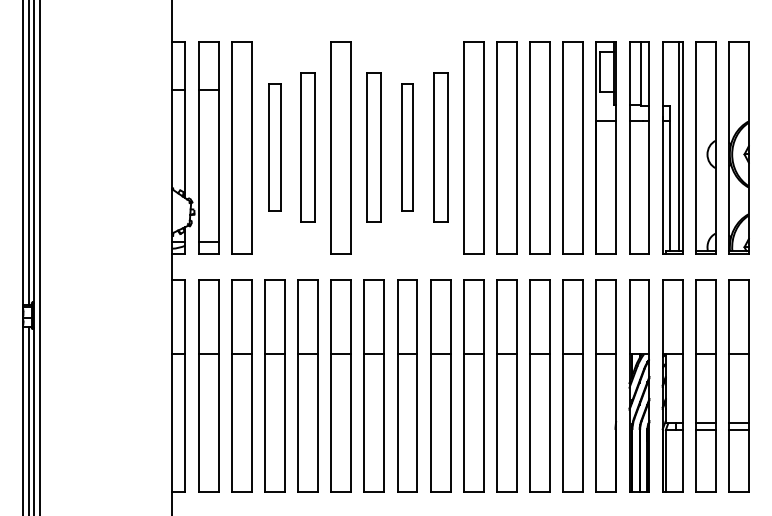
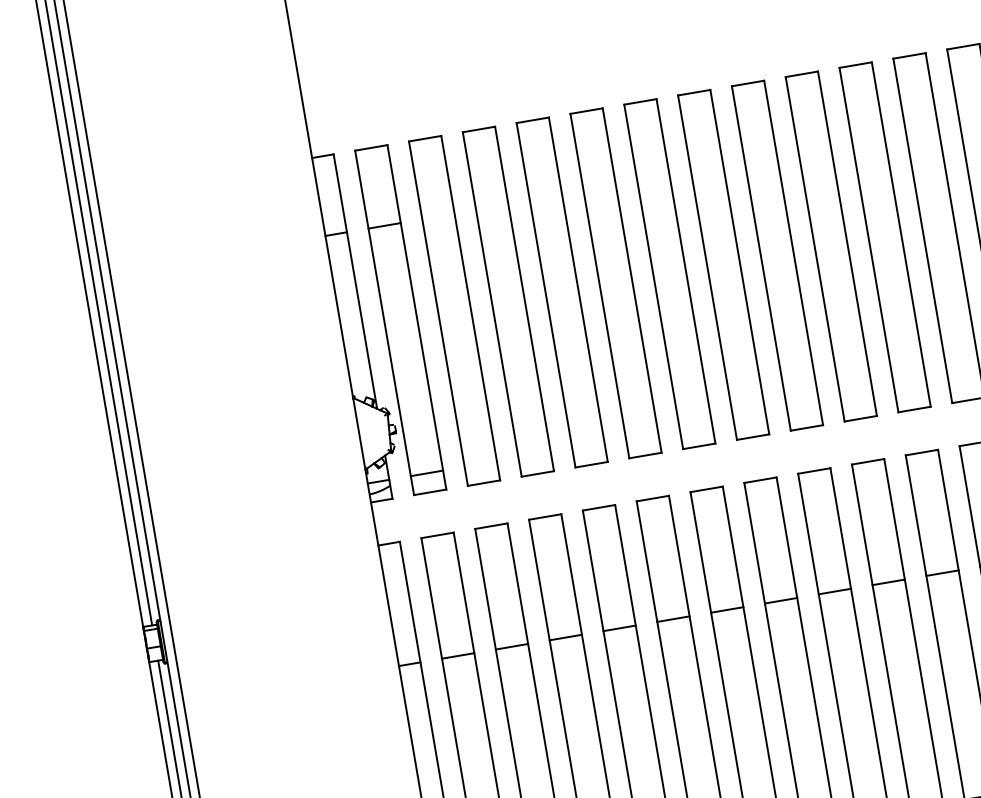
part: (274, 147) -> (507, 301), size x1.67
part: (307, 147) -> (561, 292), size x1.43
part: (373, 147) -> (668, 274), size x1.43
part: (407, 147) -> (723, 264), size x1.67
part: (440, 147) -> (777, 255), size x1.43

